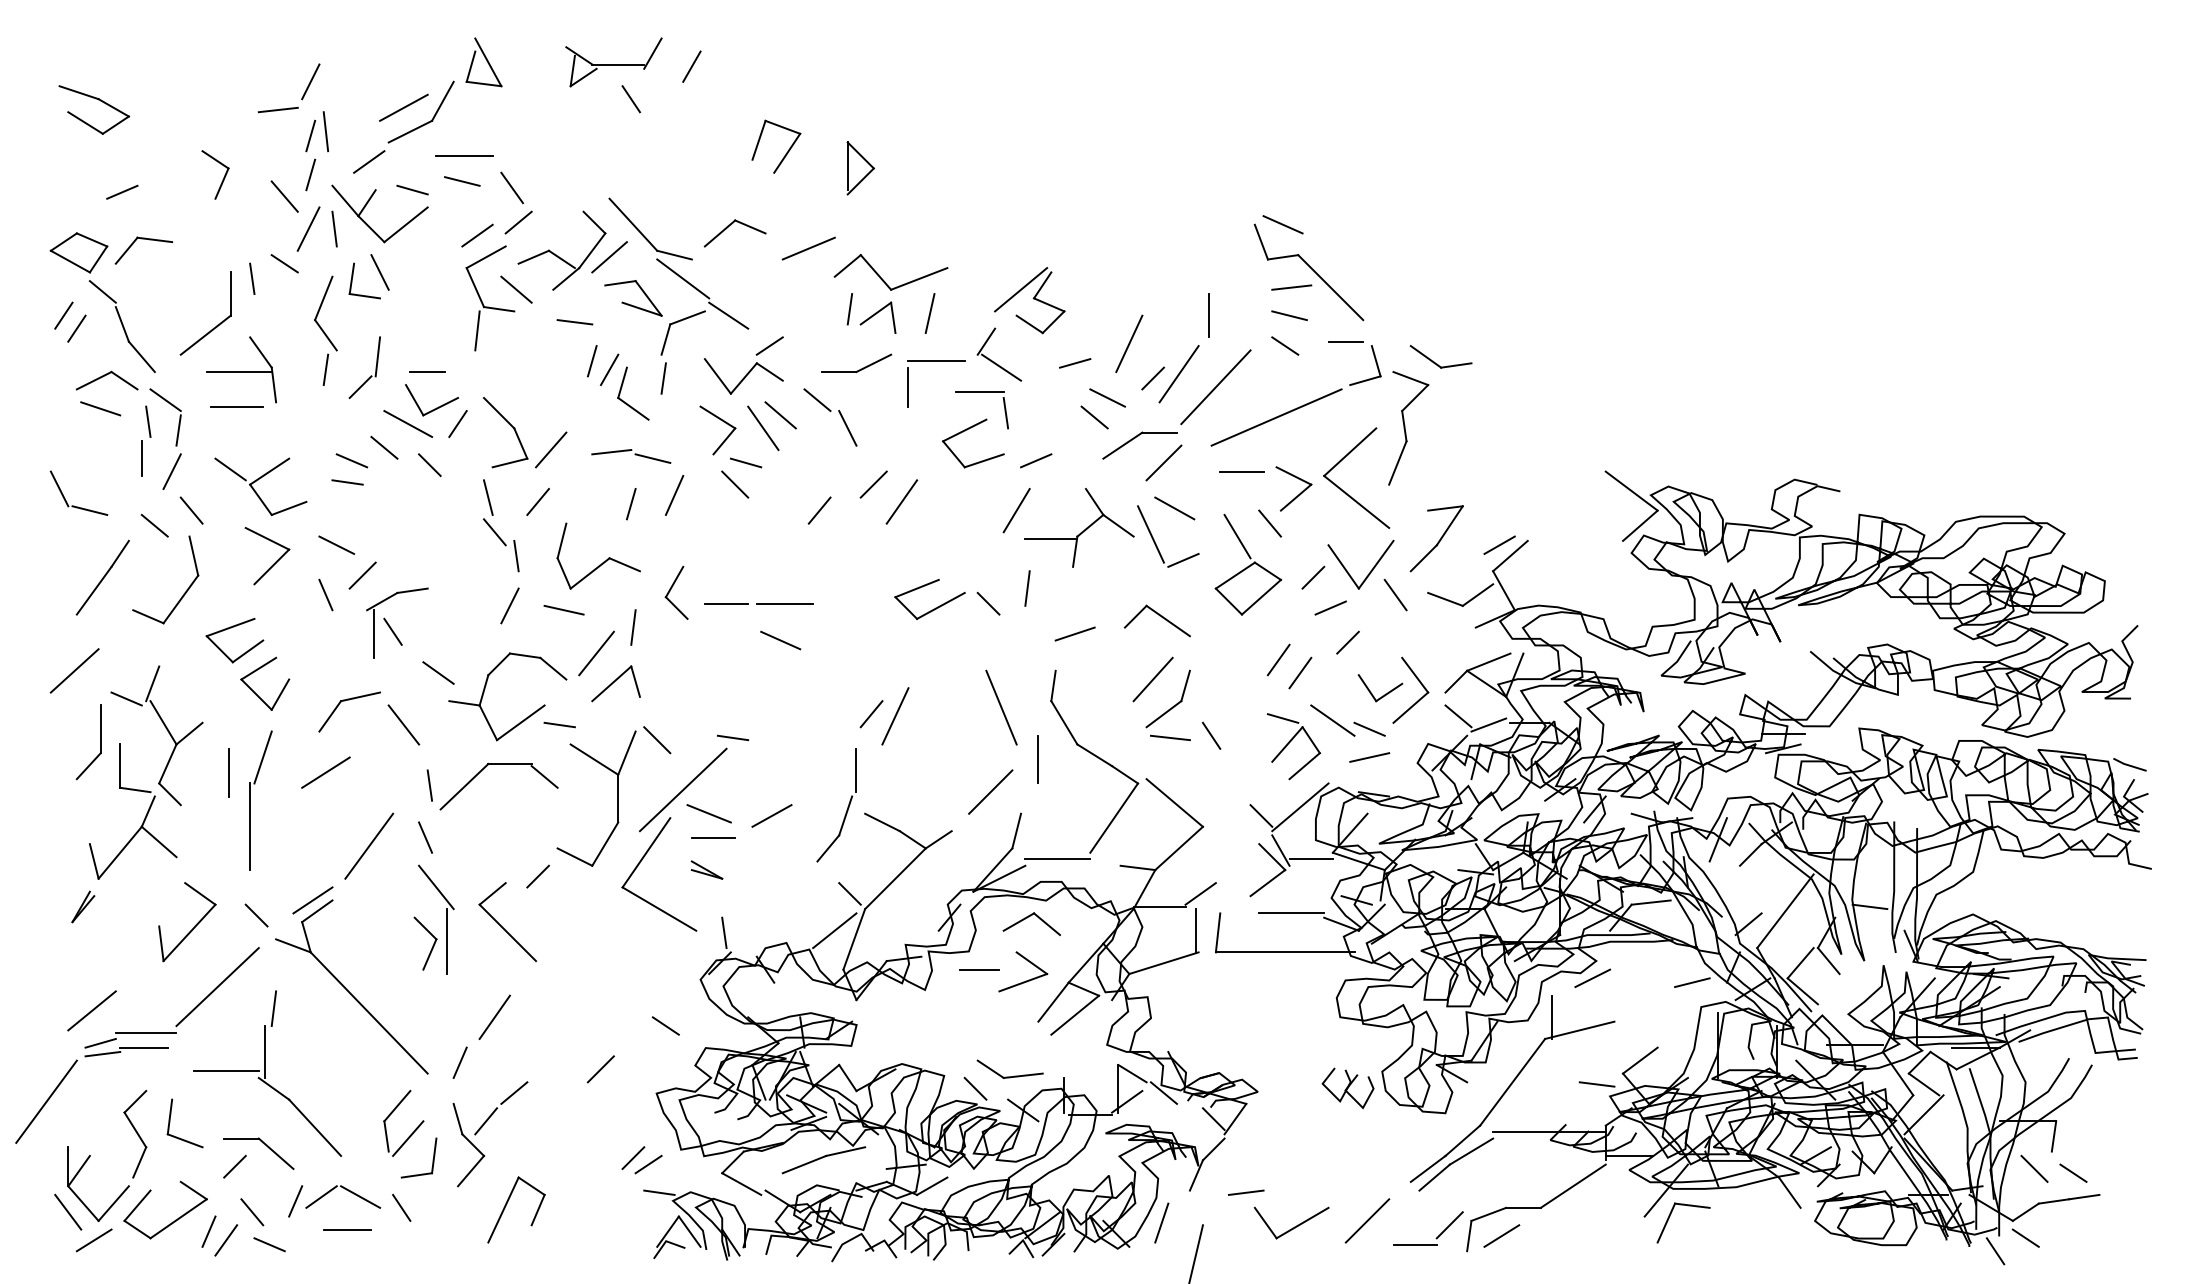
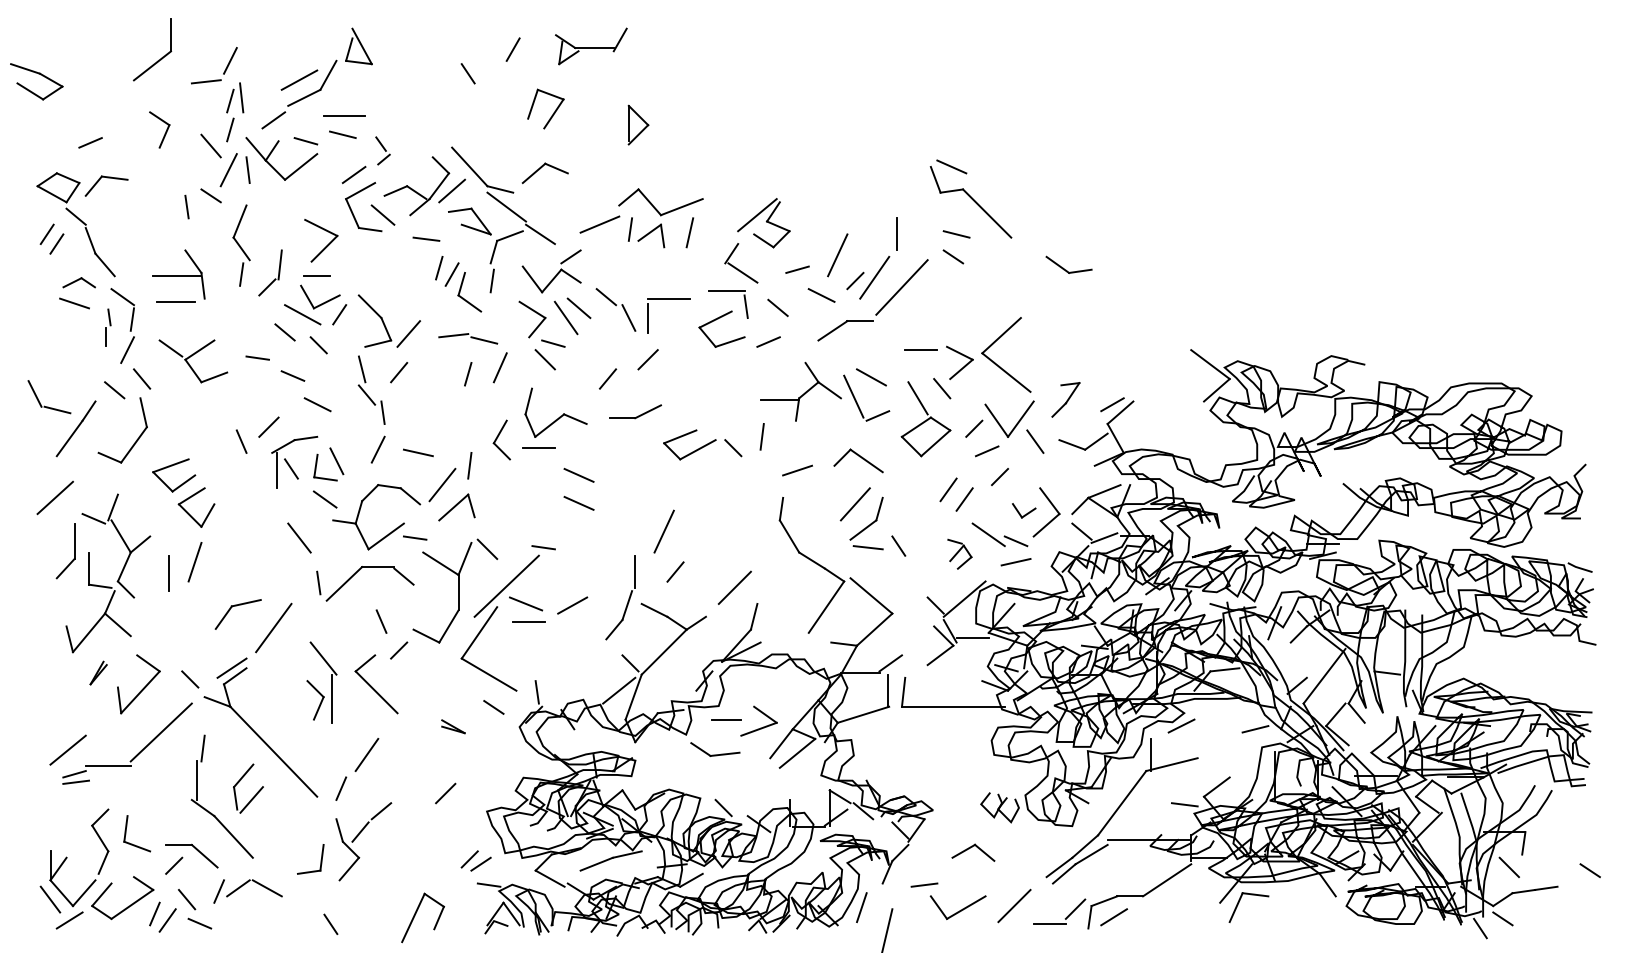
part: (614, 62) -> (591, 46), moved
part: (99, 101) -> (40, 75), moved
part: (786, 151) -> (553, 112), moved
part: (515, 202) -> (382, 150), size x0.6
line: (808, 248) -> (599, 224), moved
part: (378, 272) -> (335, 461), moved
line: (1290, 287) -> (957, 213), removed
part: (217, 323) -> (161, 57), moved
line: (476, 330) -> (353, 245), removed
part: (936, 361) -> (668, 299), moved
part: (856, 363) -> (635, 411), moved
part: (106, 380) -> (78, 282), size x0.7
part: (1316, 402) -> (976, 298), removed
line: (1093, 416) -> (777, 307), moved
part: (146, 441) -> (108, 327), size x0.7
line: (351, 460) -> (292, 375), moved
line: (1164, 462) -> (863, 343), removed
line: (901, 501) -> (668, 372), removed
part: (77, 505) -> (48, 406), moved
line: (1015, 509) -> (753, 378), removed
part: (1436, 538) -> (1065, 399), size x0.7
line: (336, 544) -> (317, 404), moved
part: (597, 555) -> (555, 412), moved
part: (274, 562) -> (326, 245), moved
line: (785, 604) -> (582, 448), removed
line: (779, 677) -> (578, 502), added
part: (1381, 687) -> (1024, 510), size x0.7
part: (348, 701) -> (237, 606), moved
line: (1000, 706) -> (742, 524), removed
line: (871, 713) -> (675, 571), moved
part: (1293, 747) -> (959, 554), size x0.6
line: (1037, 759) -> (769, 563), removed
line: (325, 772) -> (241, 573), removed
line: (250, 826) -> (185, 613), removed
line: (425, 837) -> (381, 621), moved
line: (1057, 858) -> (784, 637), removed
part: (707, 869) -> (453, 726), moved
part: (83, 906) -> (98, 672), moved
line: (1292, 912) -> (958, 677), removed
part: (1031, 923) -> (973, 852), moved
line: (665, 1026) -> (493, 707), moved
line: (143, 1047) -> (106, 777), removed
part: (1010, 1069) -> (715, 749), moved
line: (225, 1071) -> (167, 795), removed
line: (45, 1101) -> (33, 817), removed
part: (413, 1131) -> (255, 794), moved
line: (2072, 1173) -> (1589, 870), moved
line: (401, 1206) -> (330, 923), moved
part: (506, 1208) -> (415, 916), moved
line: (347, 1229) -> (257, 912), removed

